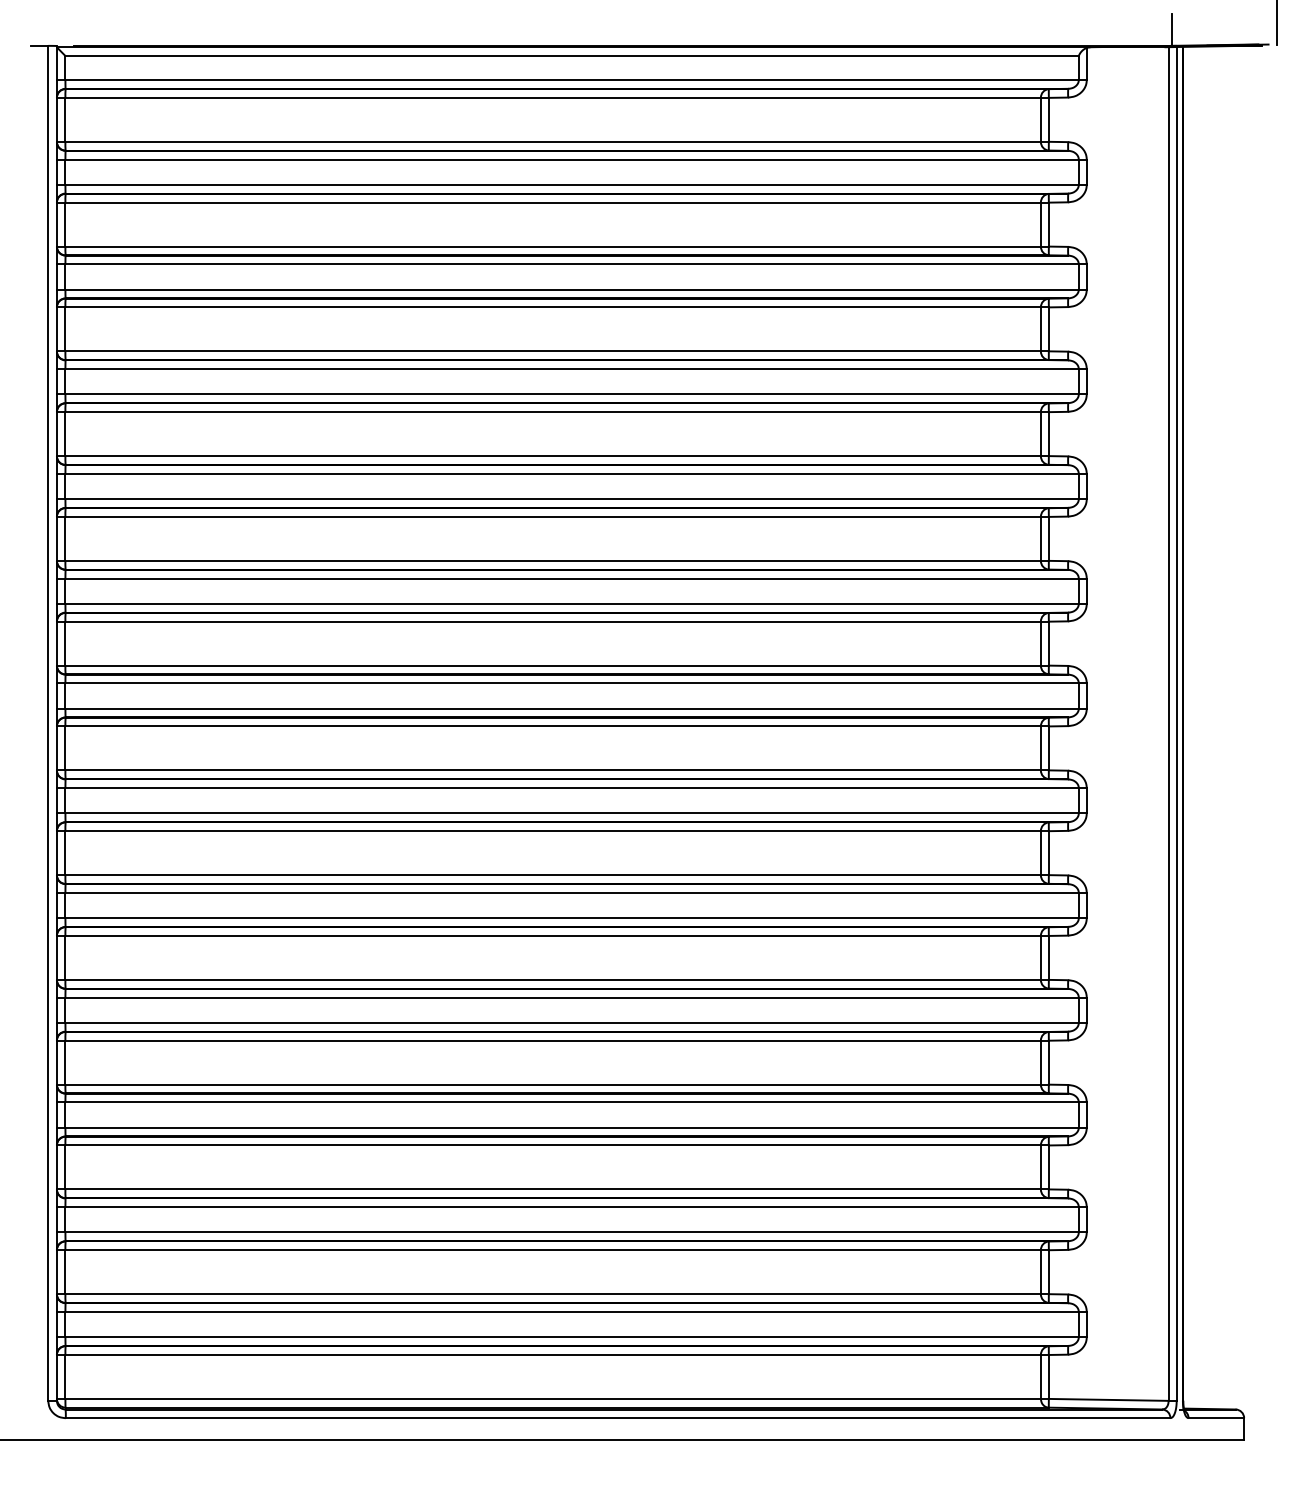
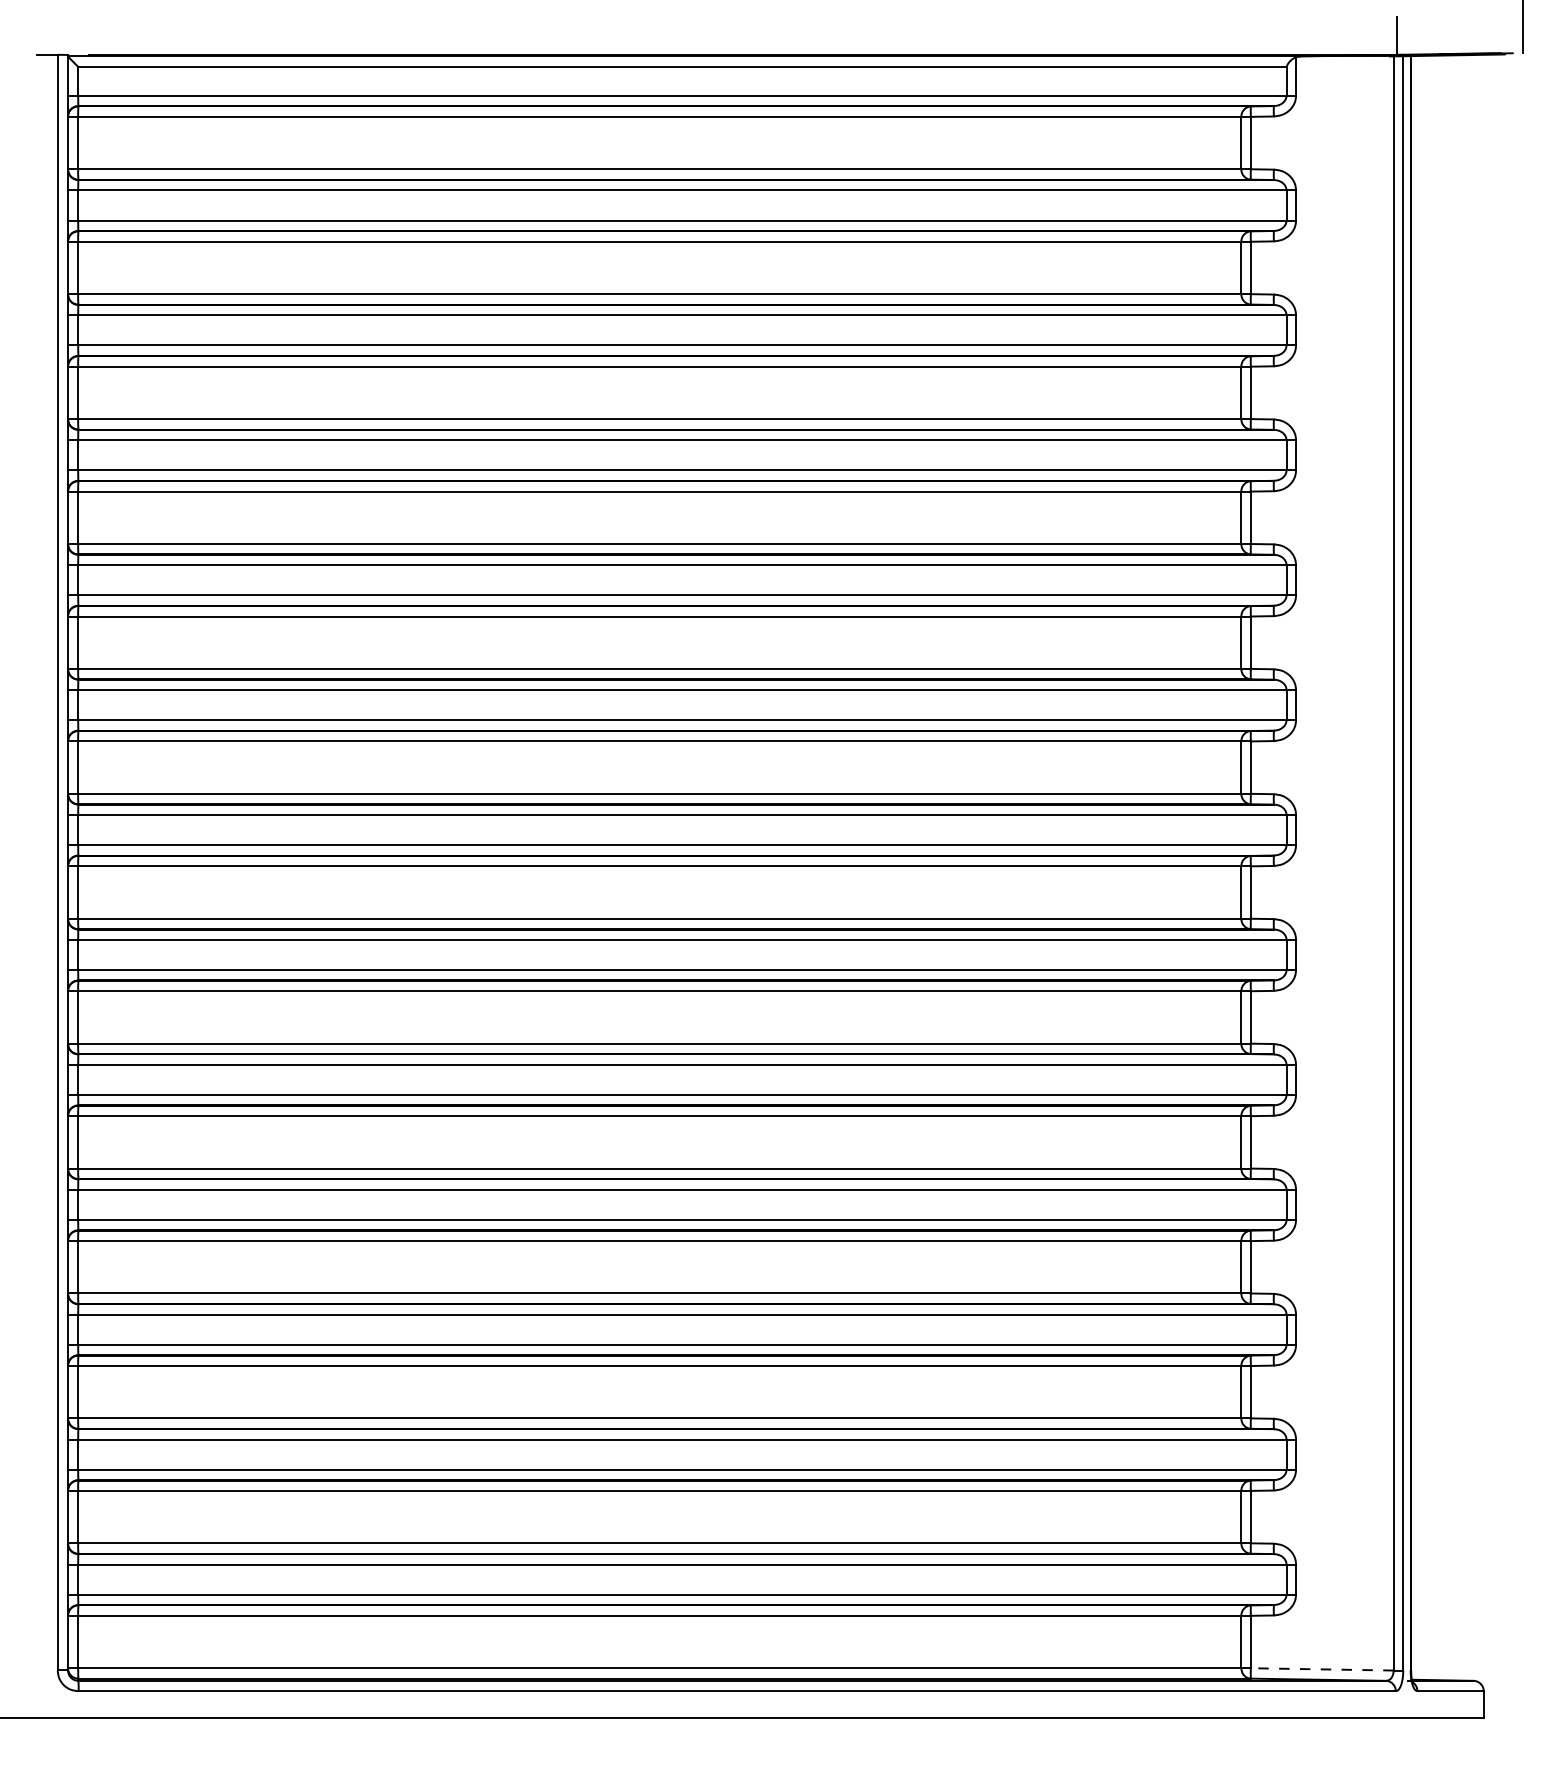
line: (1108, 1399) -> (1321, 1668), solid -> dashed

